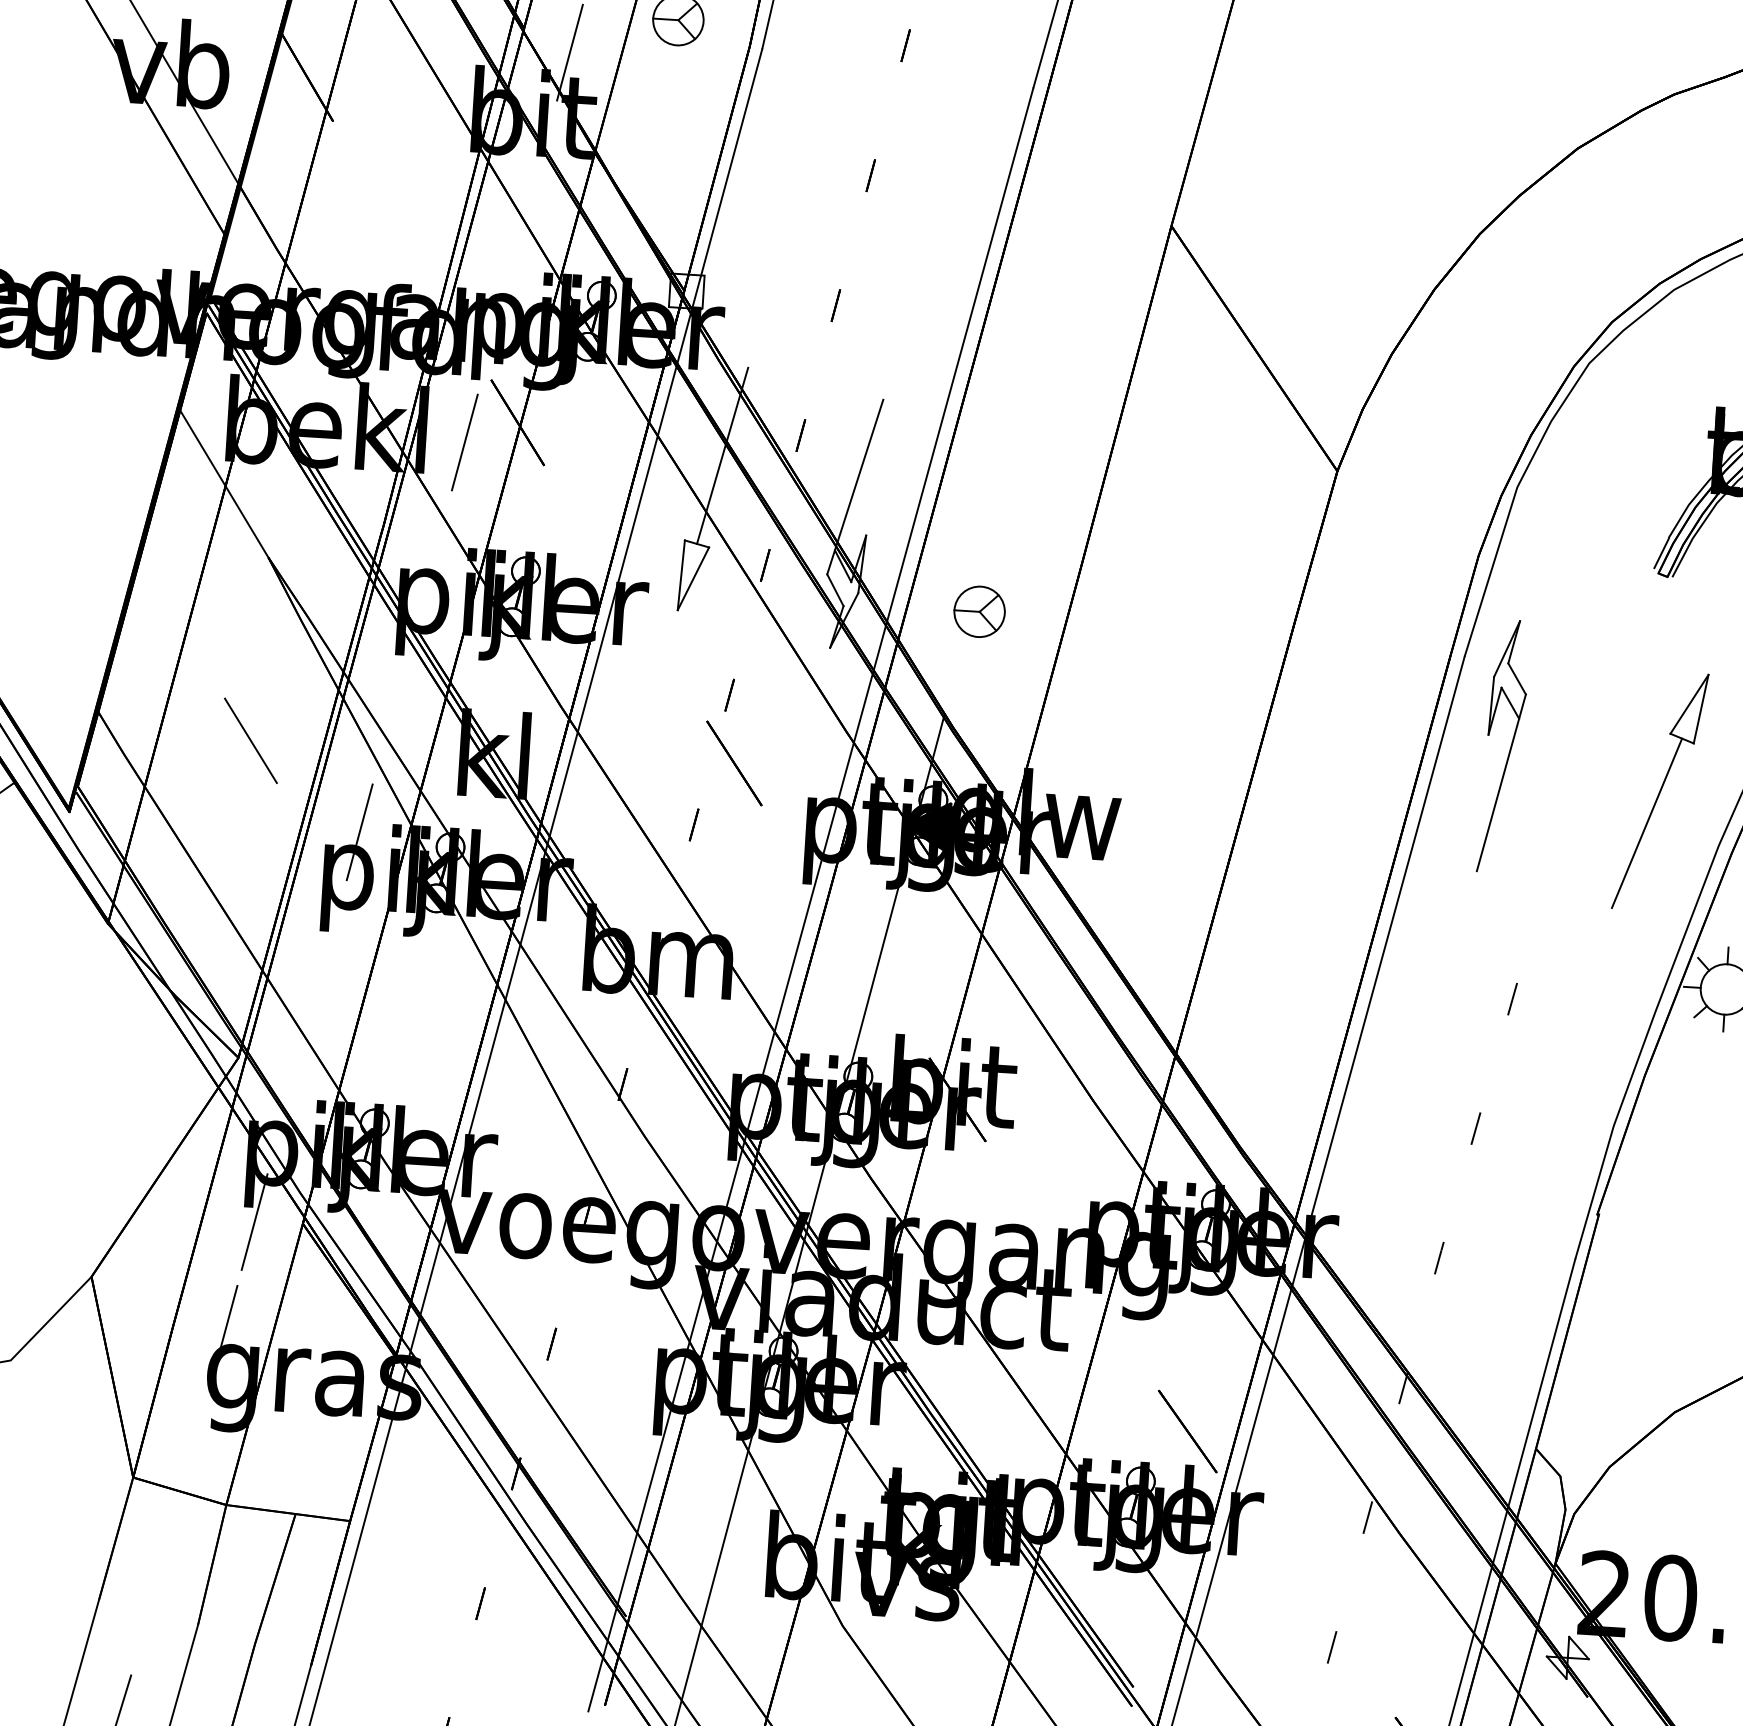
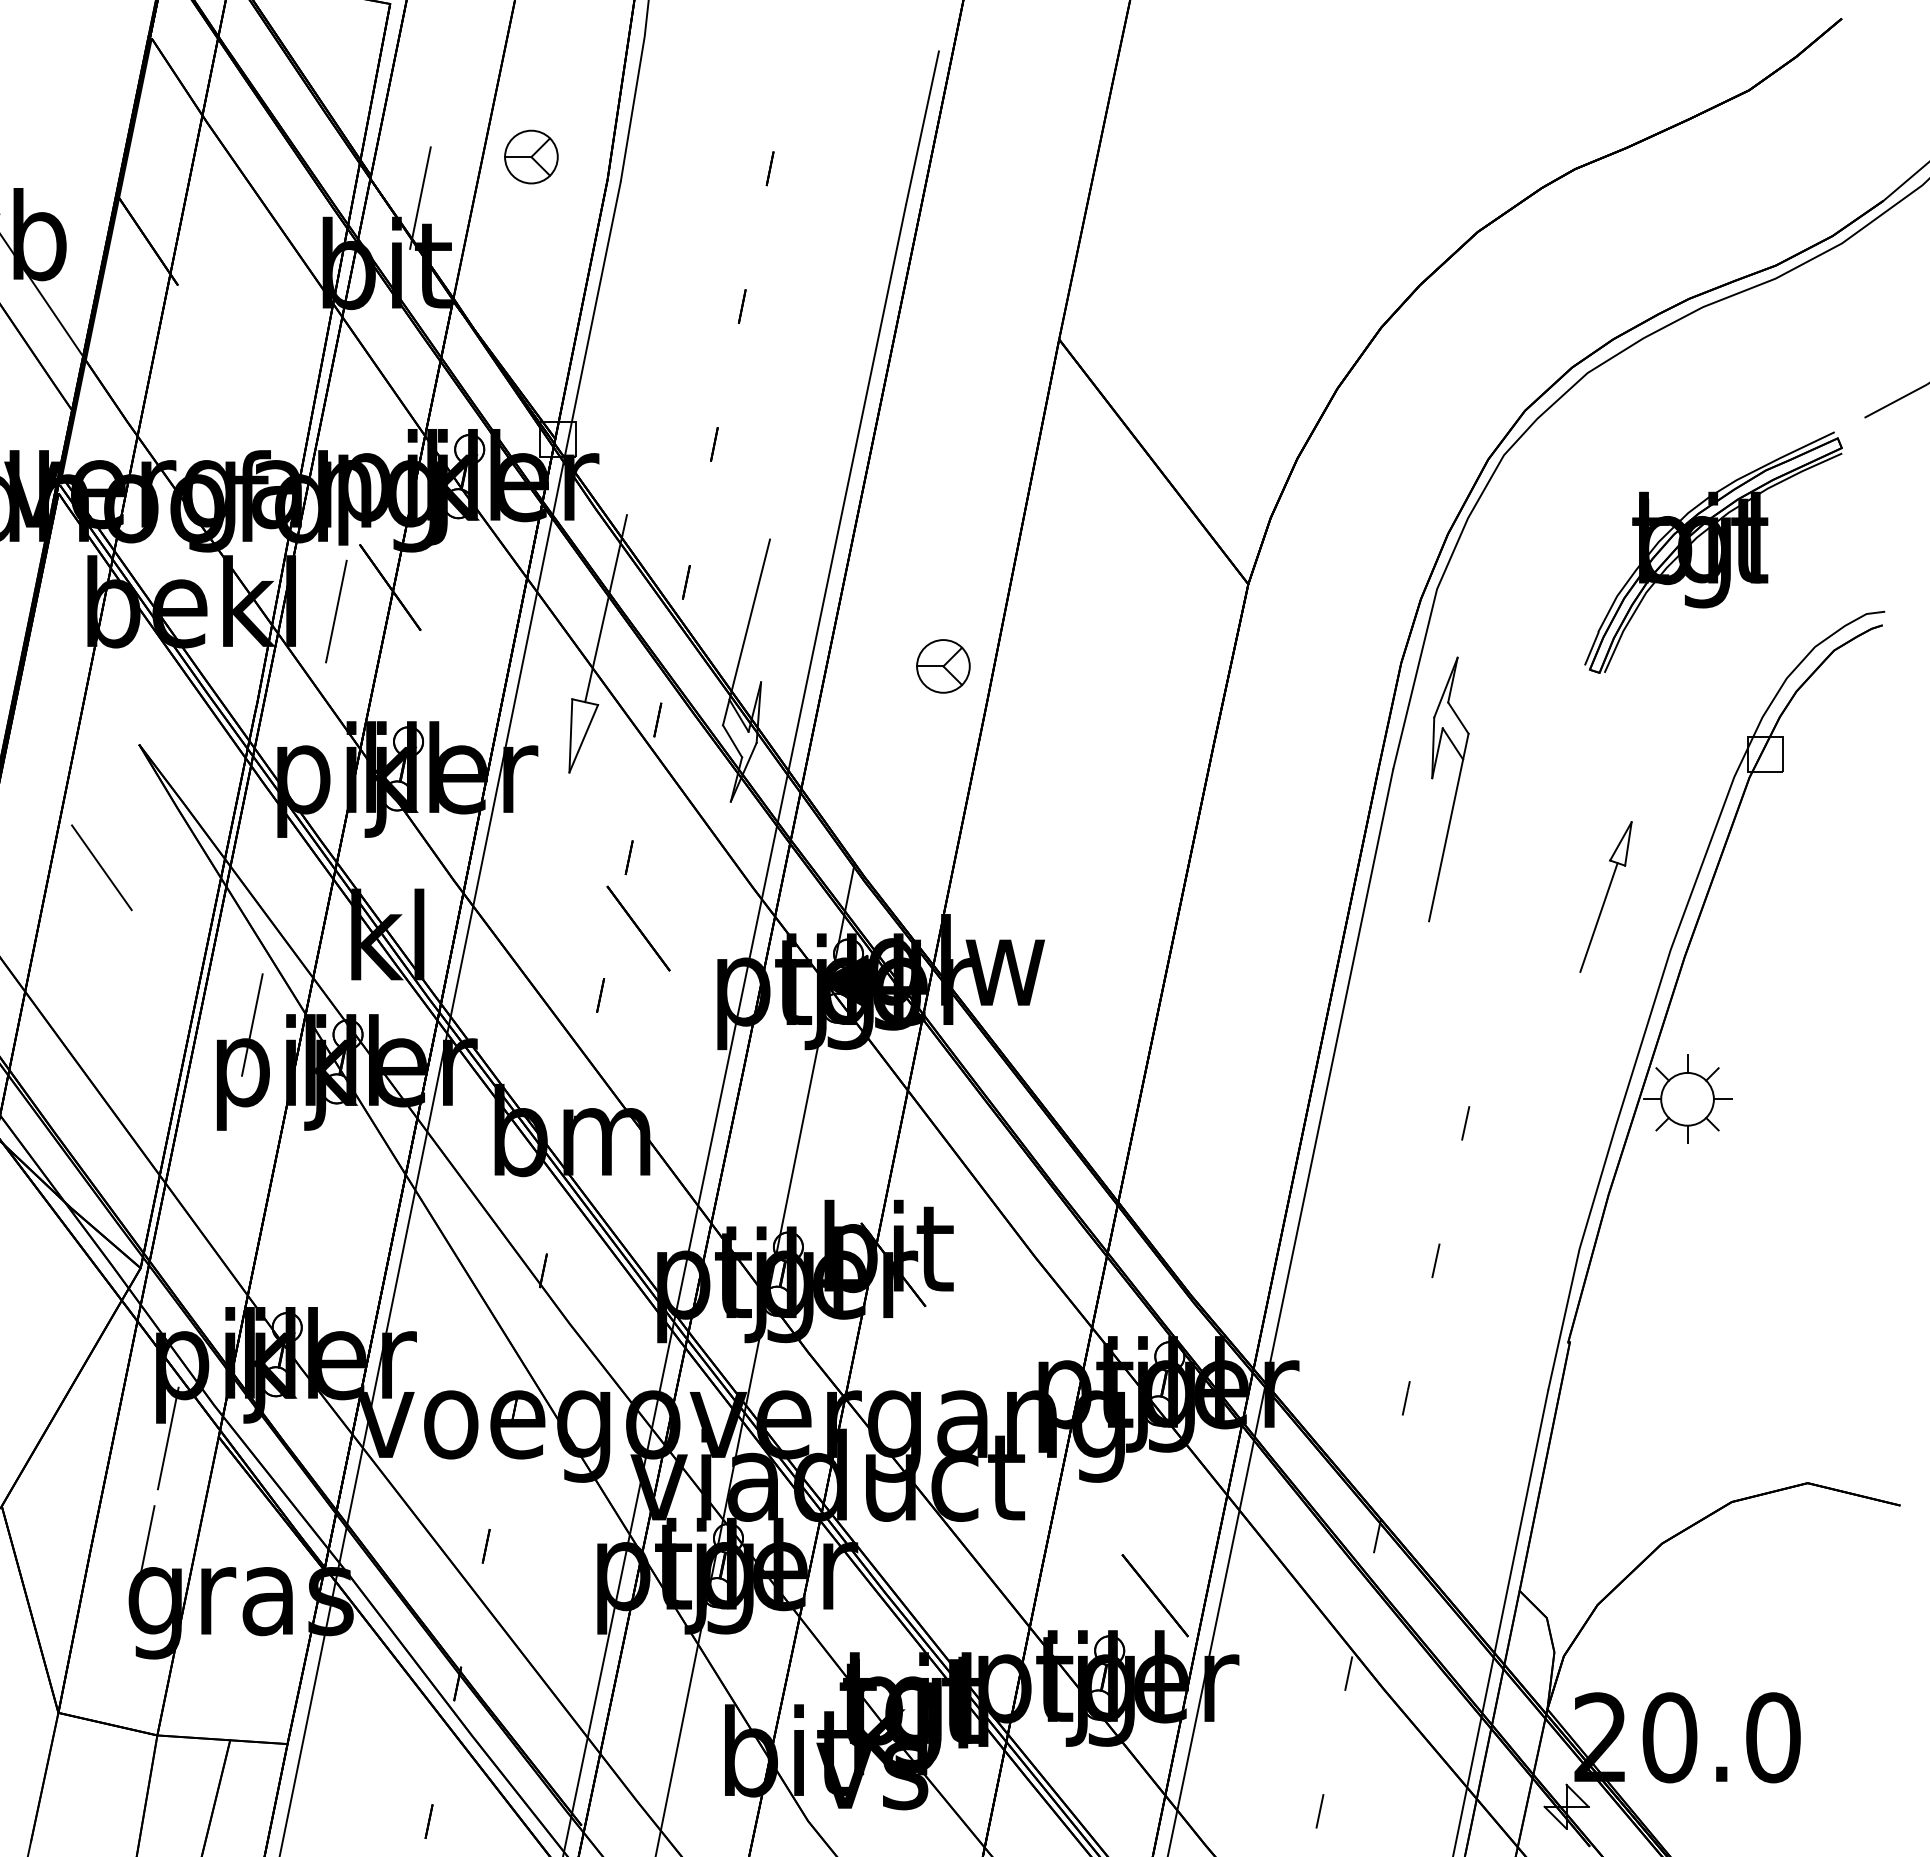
line: (224, 483) -> (88, 670), removed
part: (979, 611) -> (943, 666), moved
line: (250, 740) -> (101, 867), moved
part: (1510, 746) -> (1455, 789), moved
part: (1659, 790) -> (1605, 896), size x0.6

